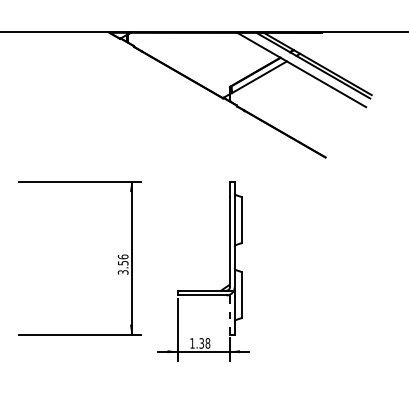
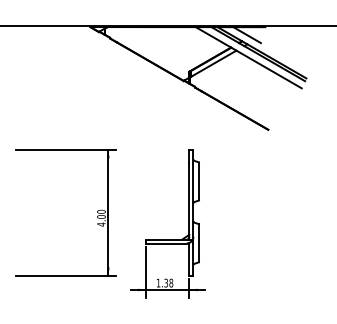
line: (299, 42) -> (246, 35), added
text: (122, 264) -> (100, 218), 3.56 -> 4.00
line: (229, 314) -> (189, 259), dashed -> solid

